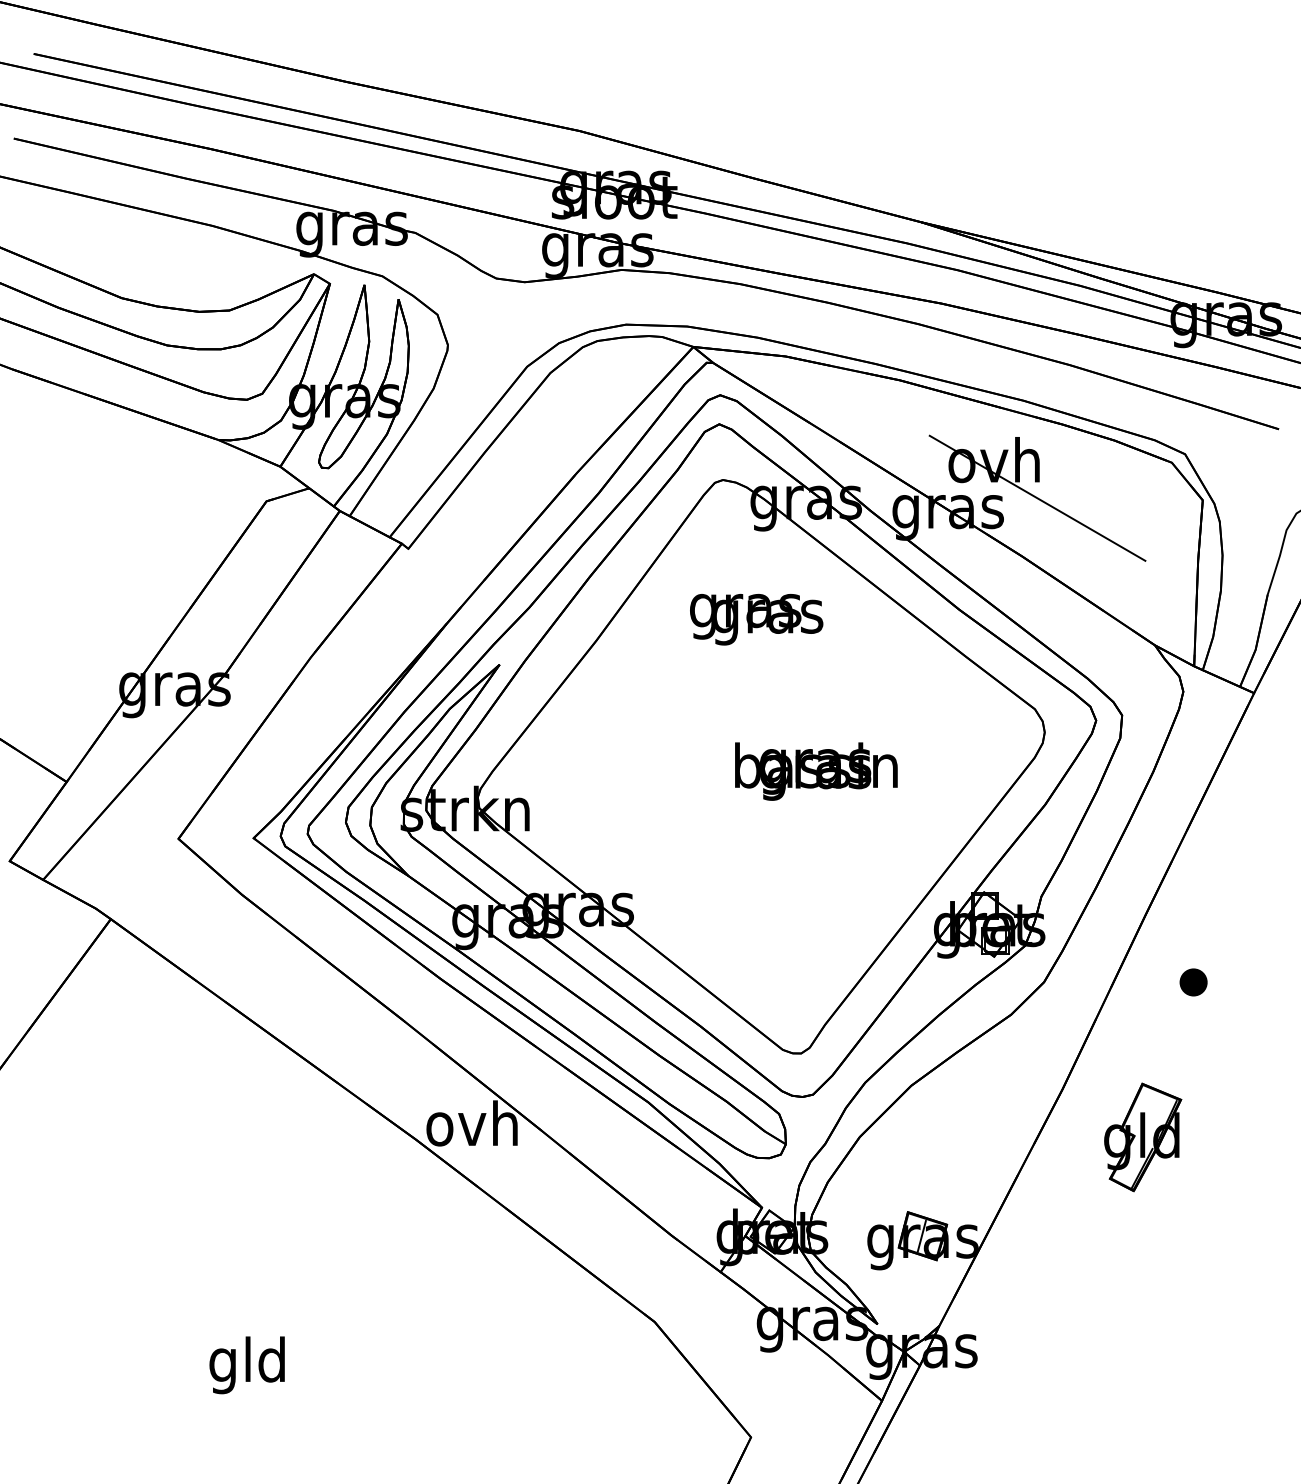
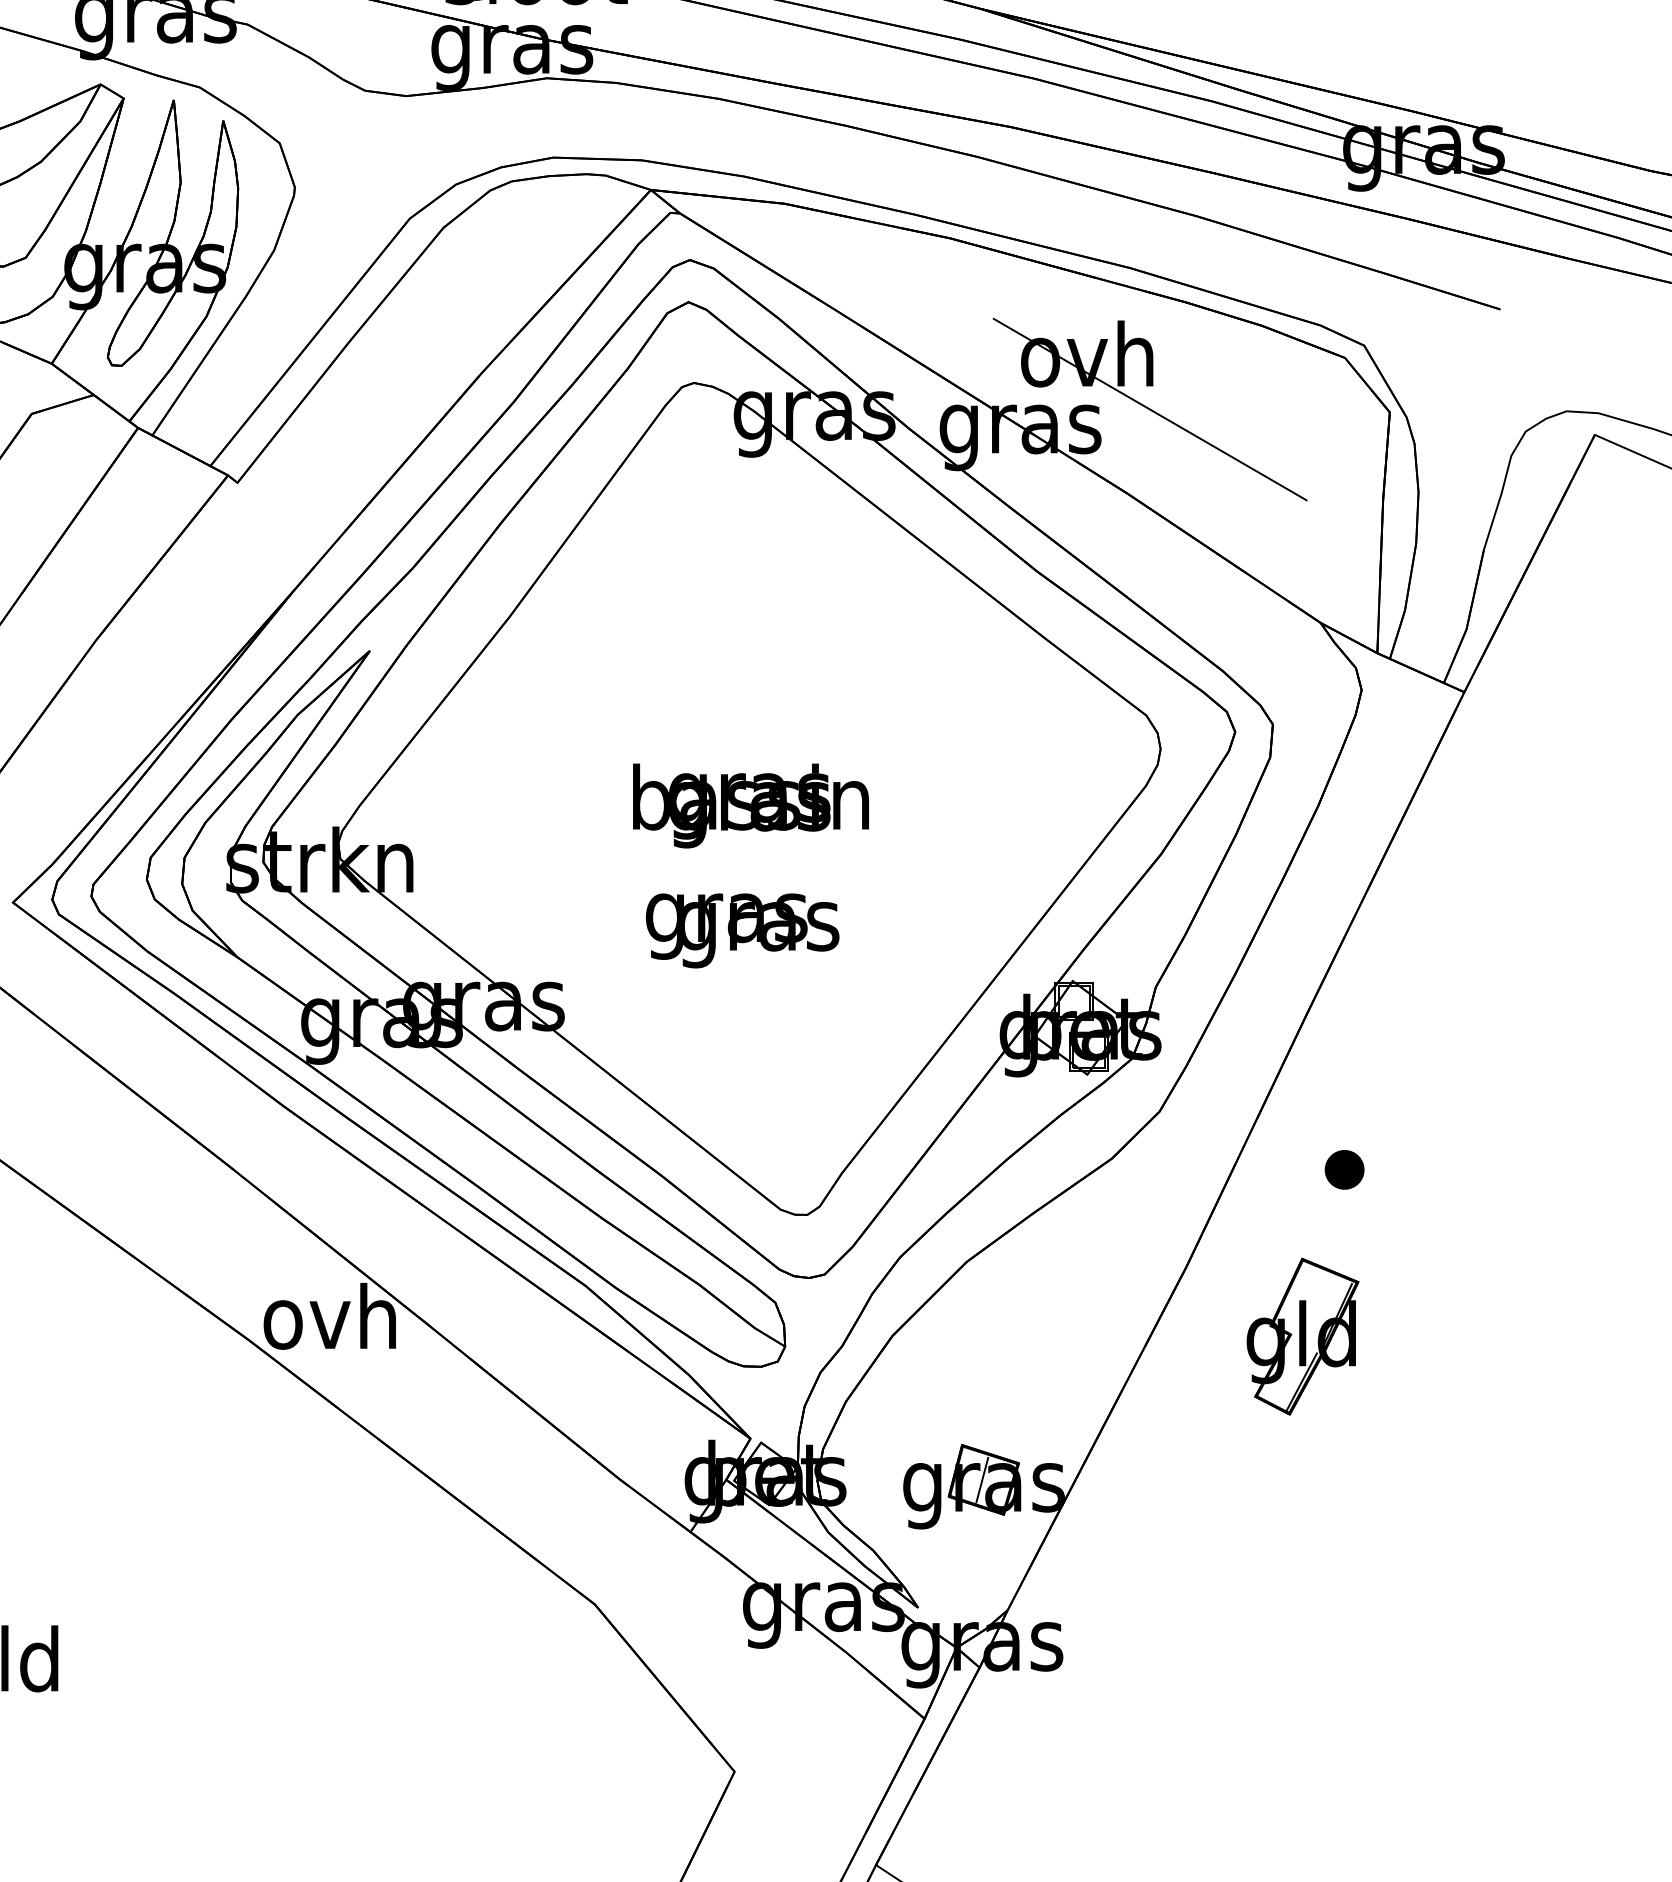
text: (756, 619) -> (742, 930), moved
text: (816, 771) -> (751, 805), moved
part: (1193, 982) -> (1344, 1169), moved

